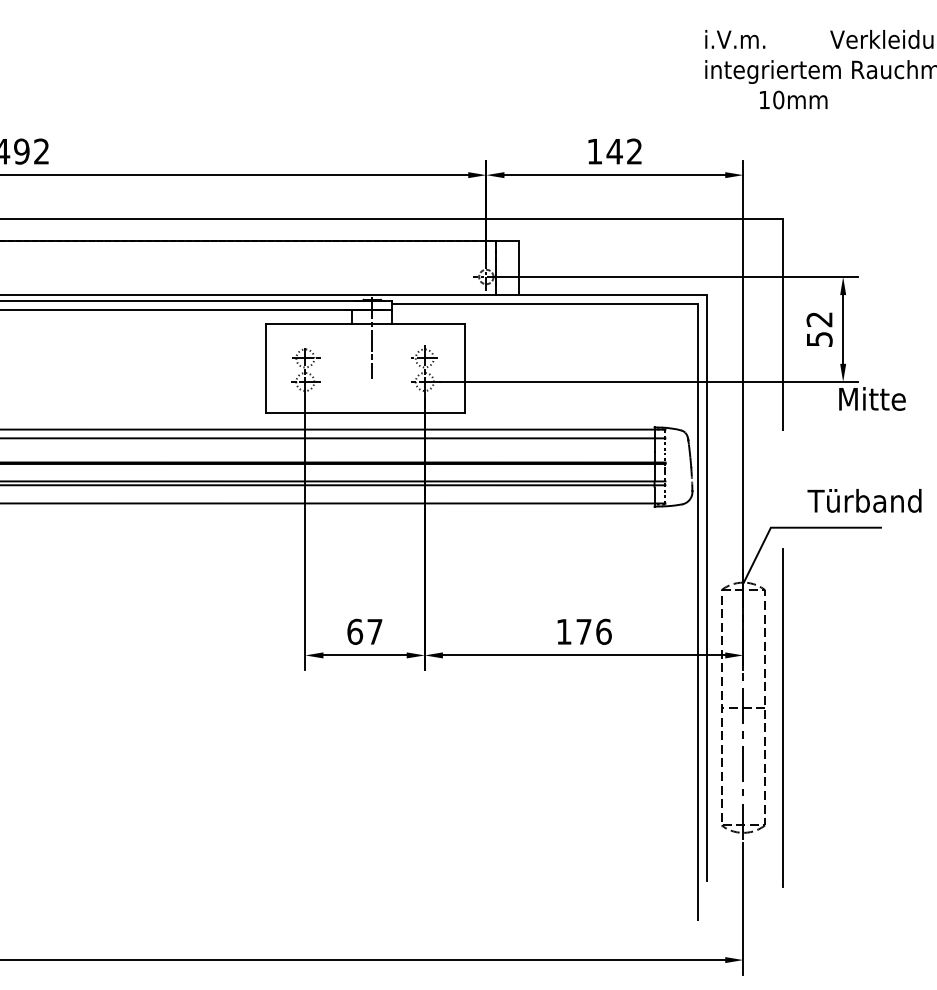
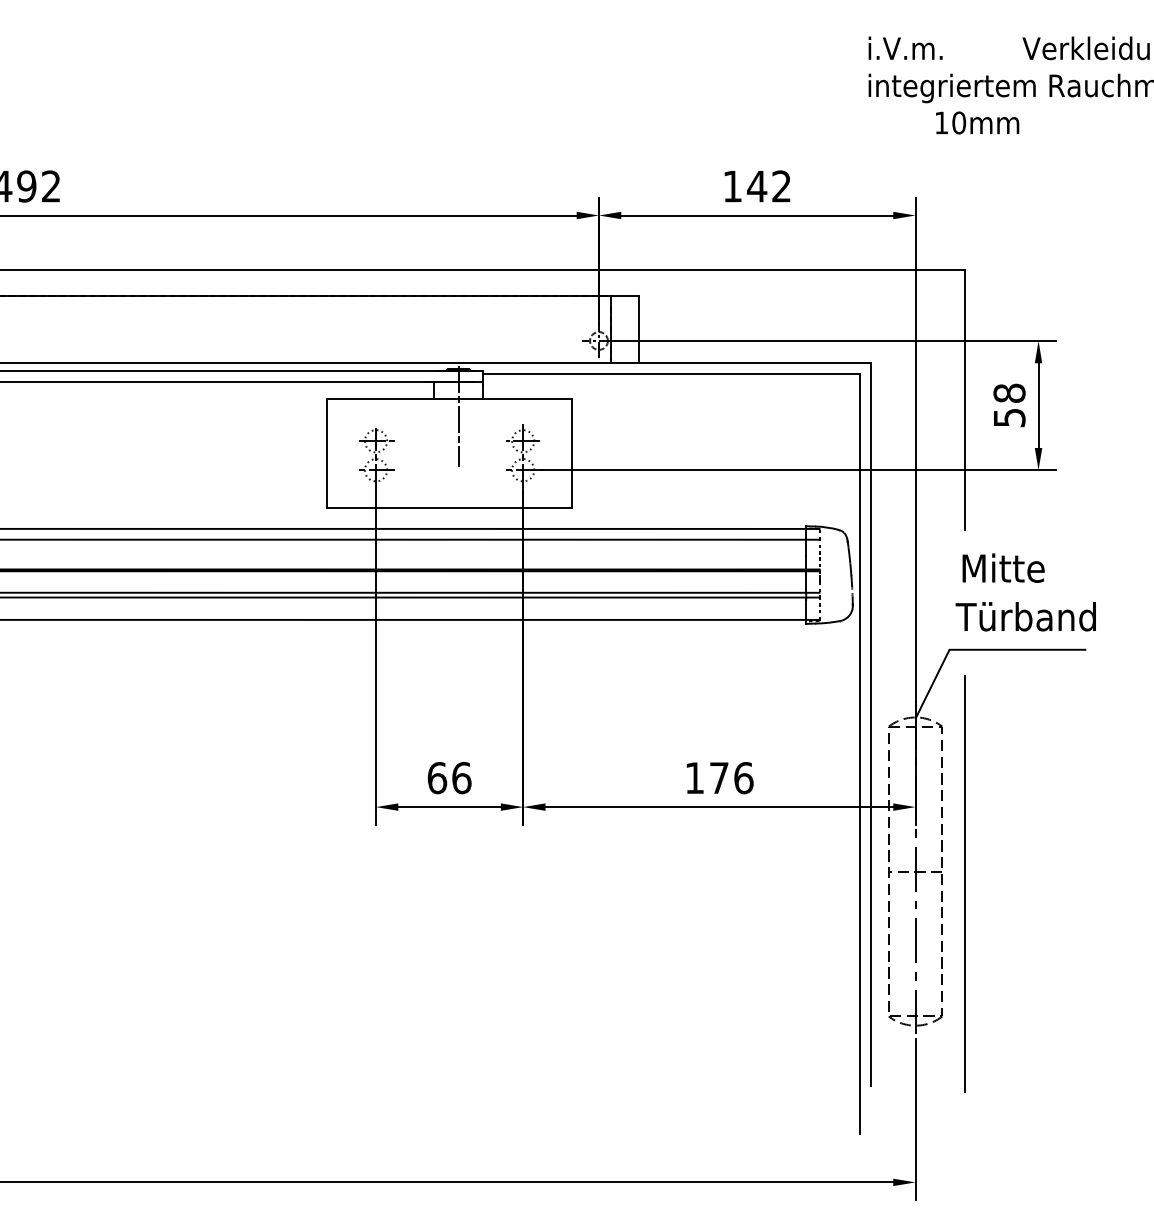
text: (819, 318) -> (1009, 392), 52 -> 58
text: (872, 398) -> (1003, 567), moved
text: (864, 500) -> (1025, 616), moved
text: (374, 632) -> (461, 778), 67 -> 66

